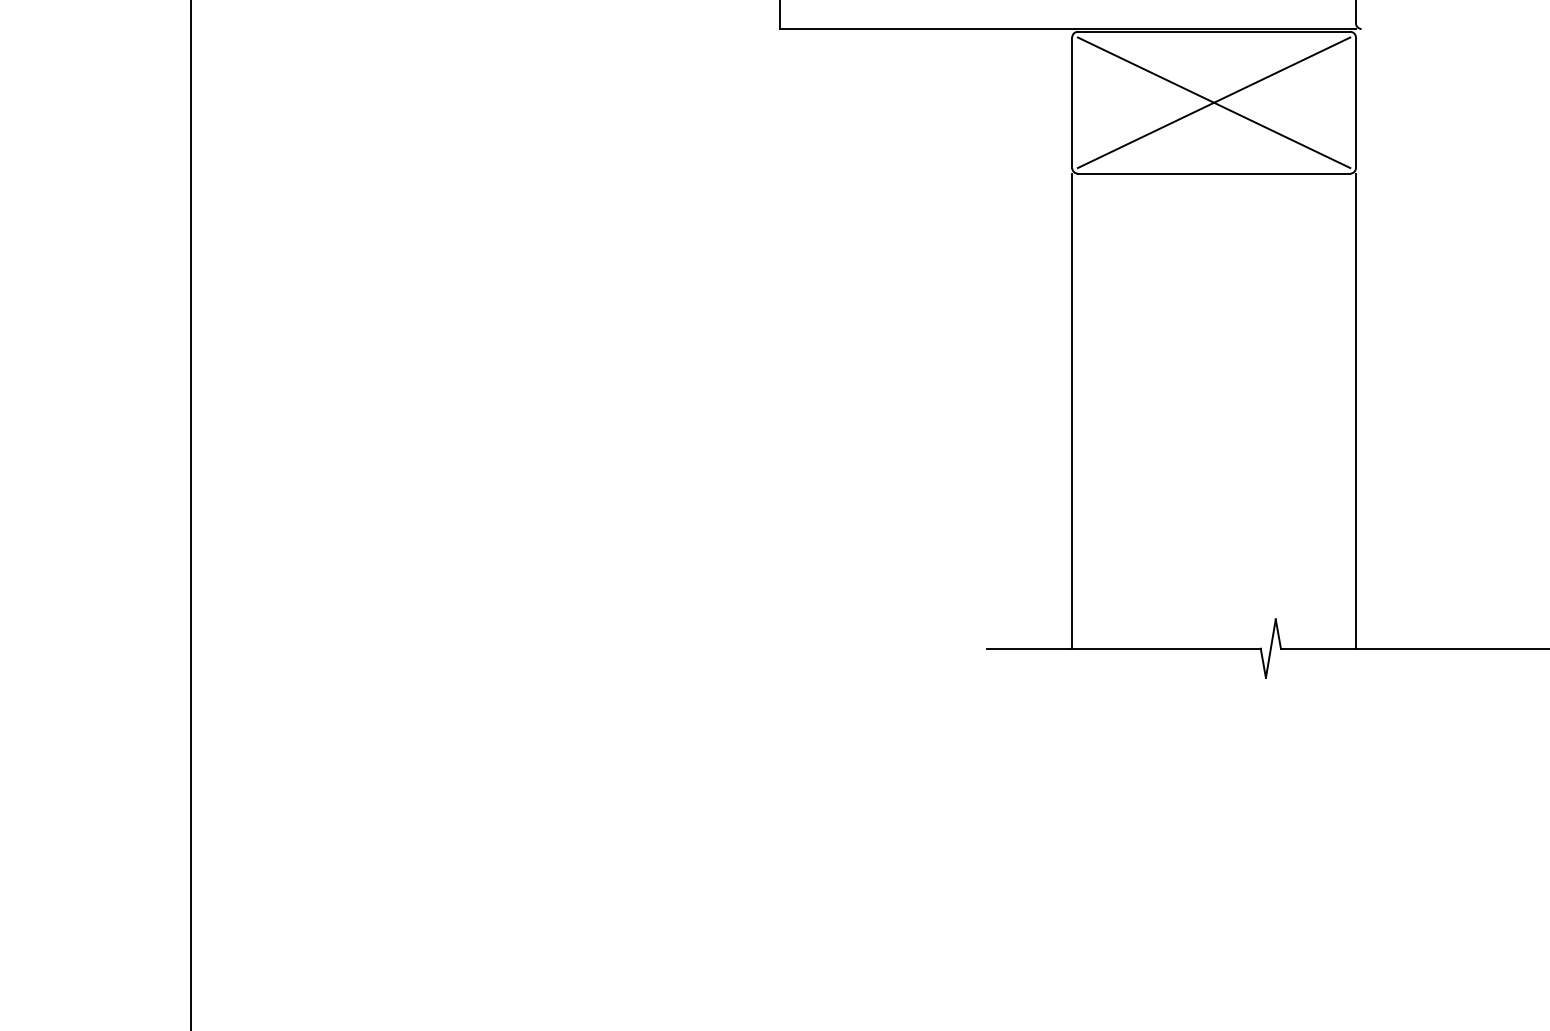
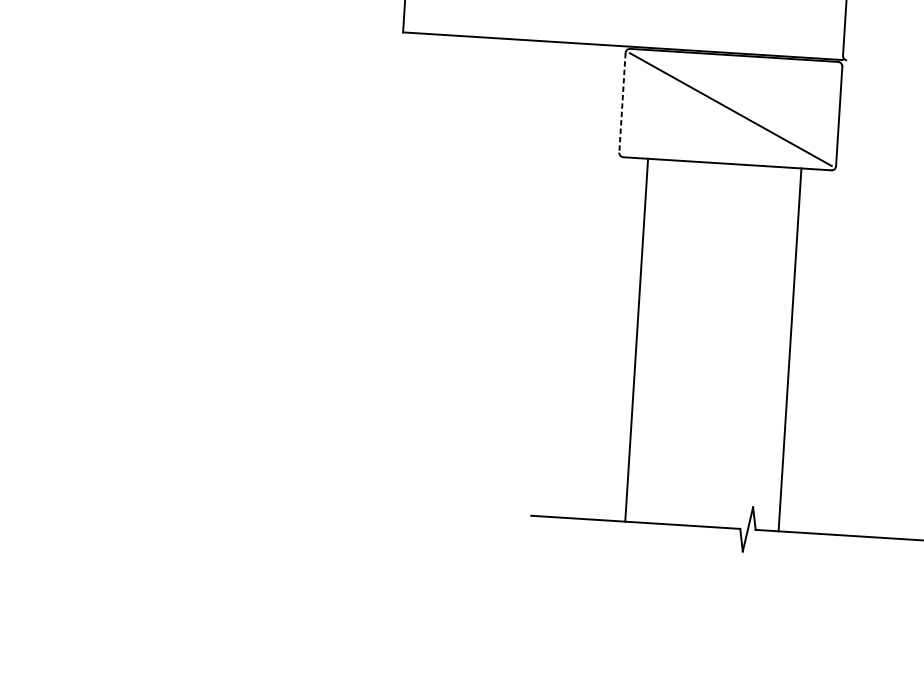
line: (1213, 102) -> (730, 109), removed
line: (1072, 103) -> (622, 103), solid -> dashed
line: (1072, 410) -> (636, 339), moved
line: (1355, 410) -> (789, 349), moved

